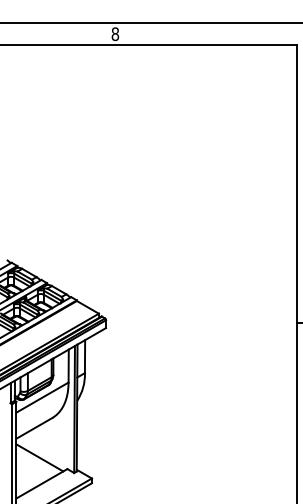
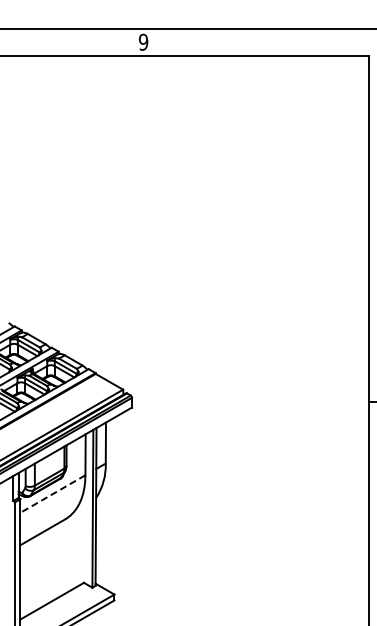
text: (115, 34) -> (143, 42), 8 -> 9
line: (42, 398) -> (52, 494), solid -> dashed
line: (39, 457) -> (49, 568), removed

